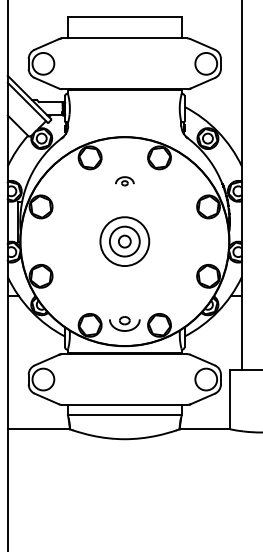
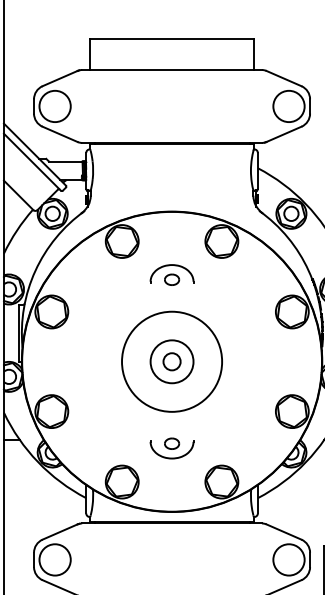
part: (124, 181) -> (171, 275), size x1.67
circle: (124, 241) -> (171, 361), size x1.43
part: (124, 323) -> (171, 447), moved

